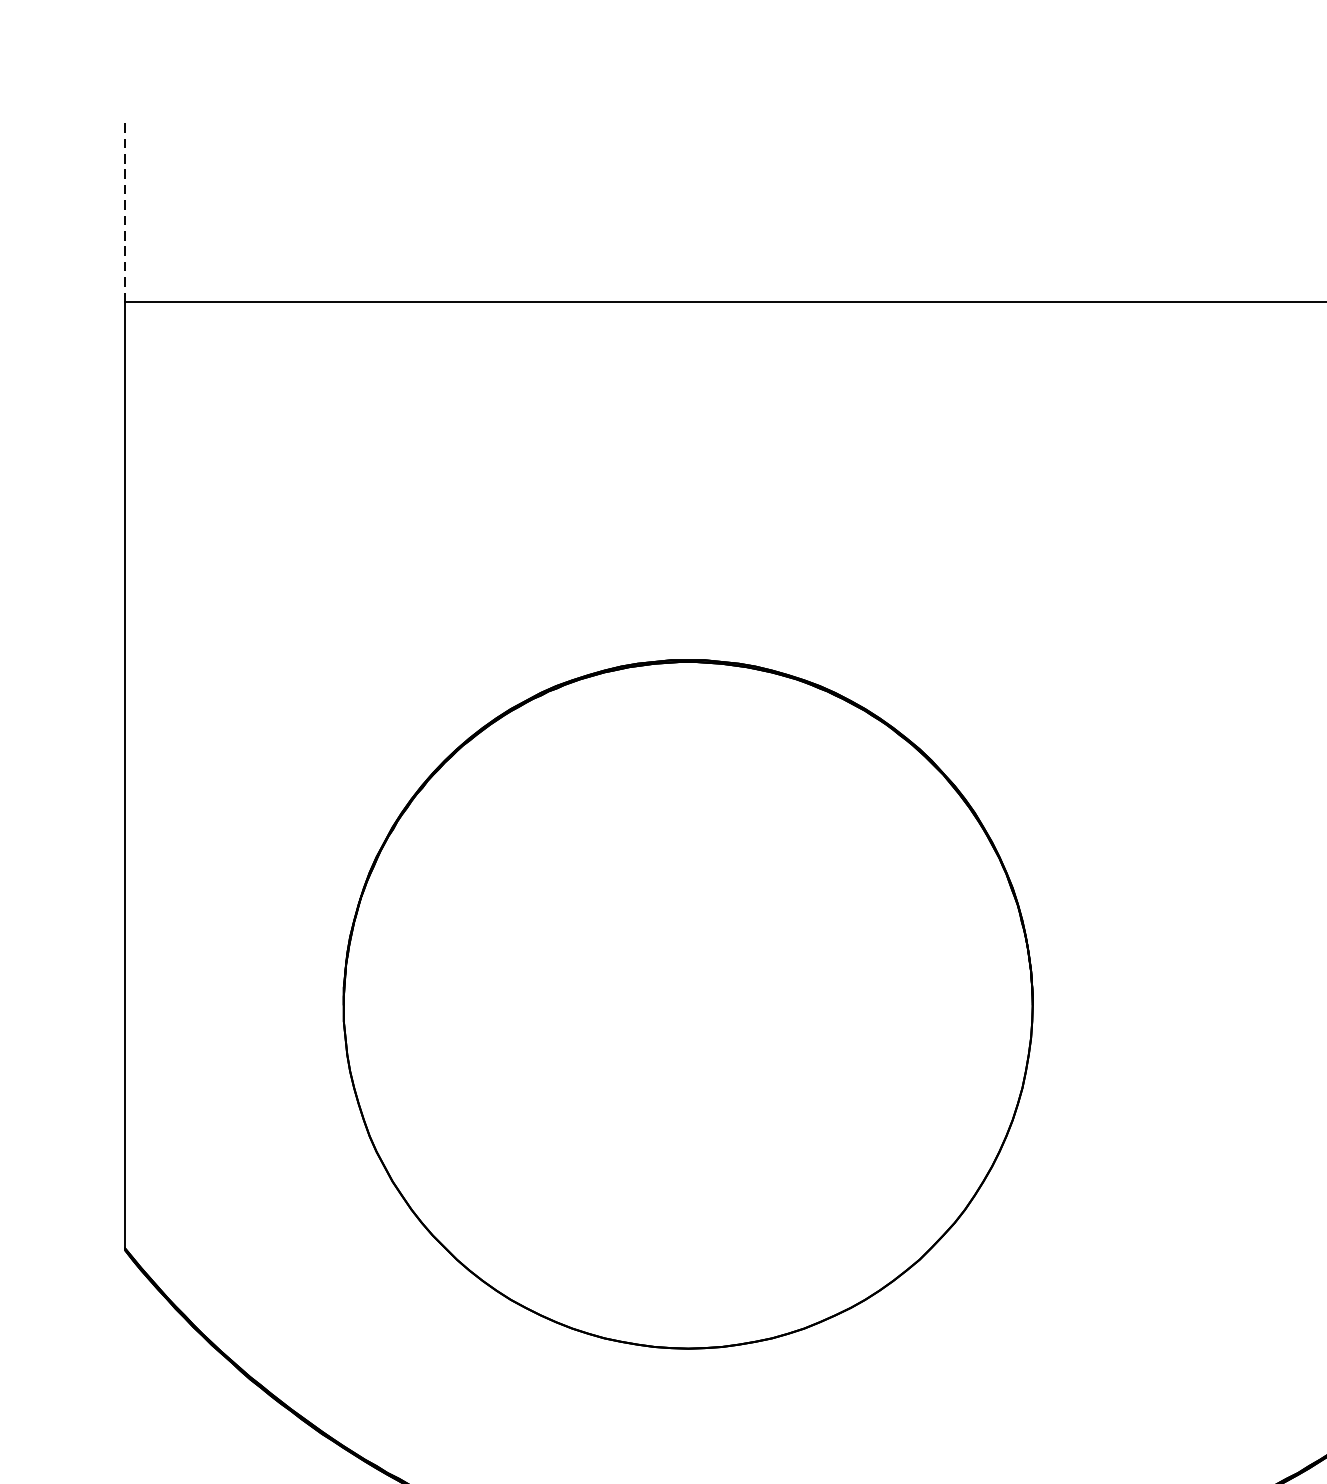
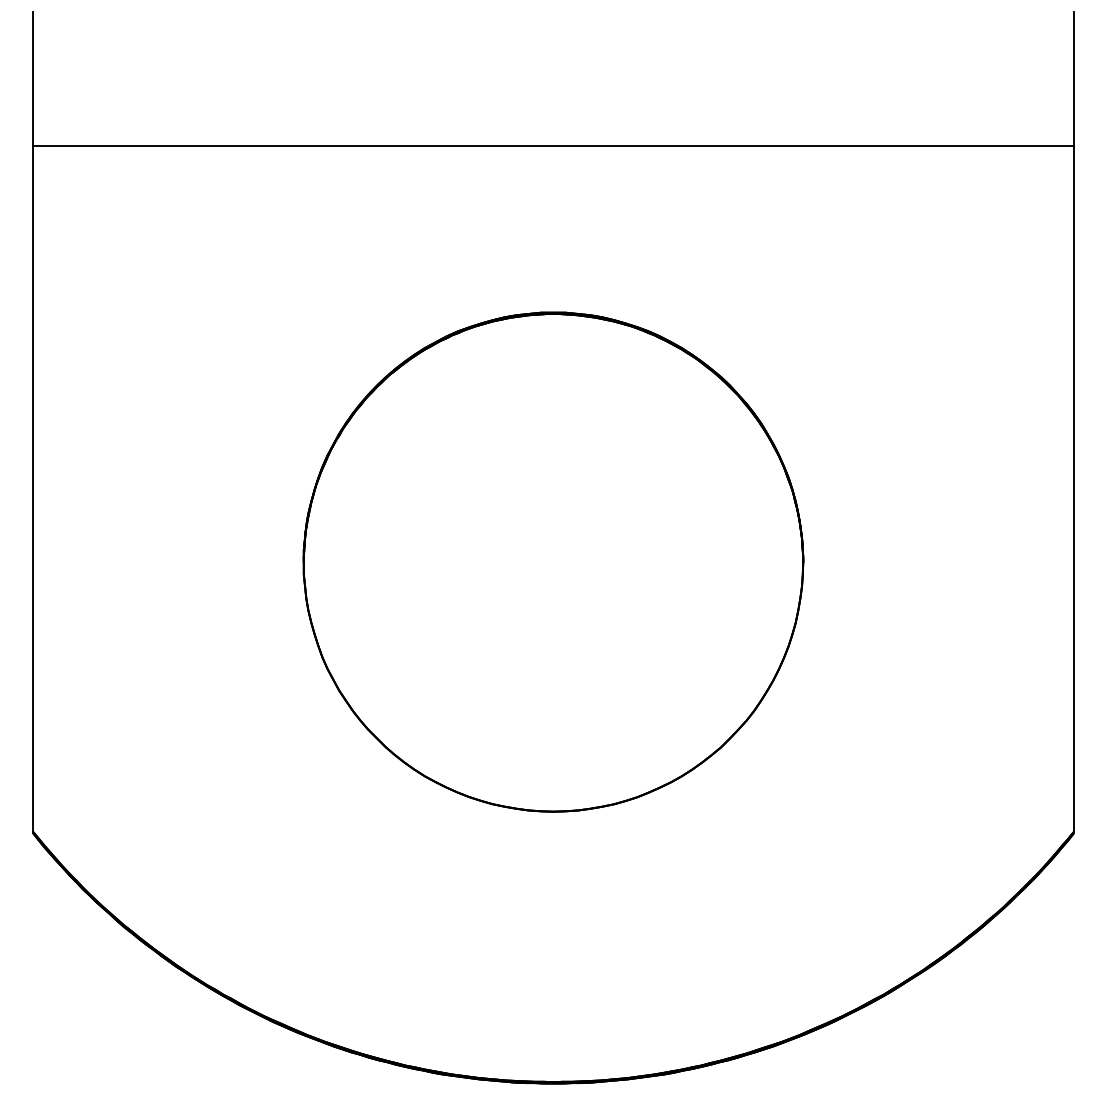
line: (125, 208) -> (33, 78), dashed -> solid
part: (688, 1003) -> (553, 561), moved

